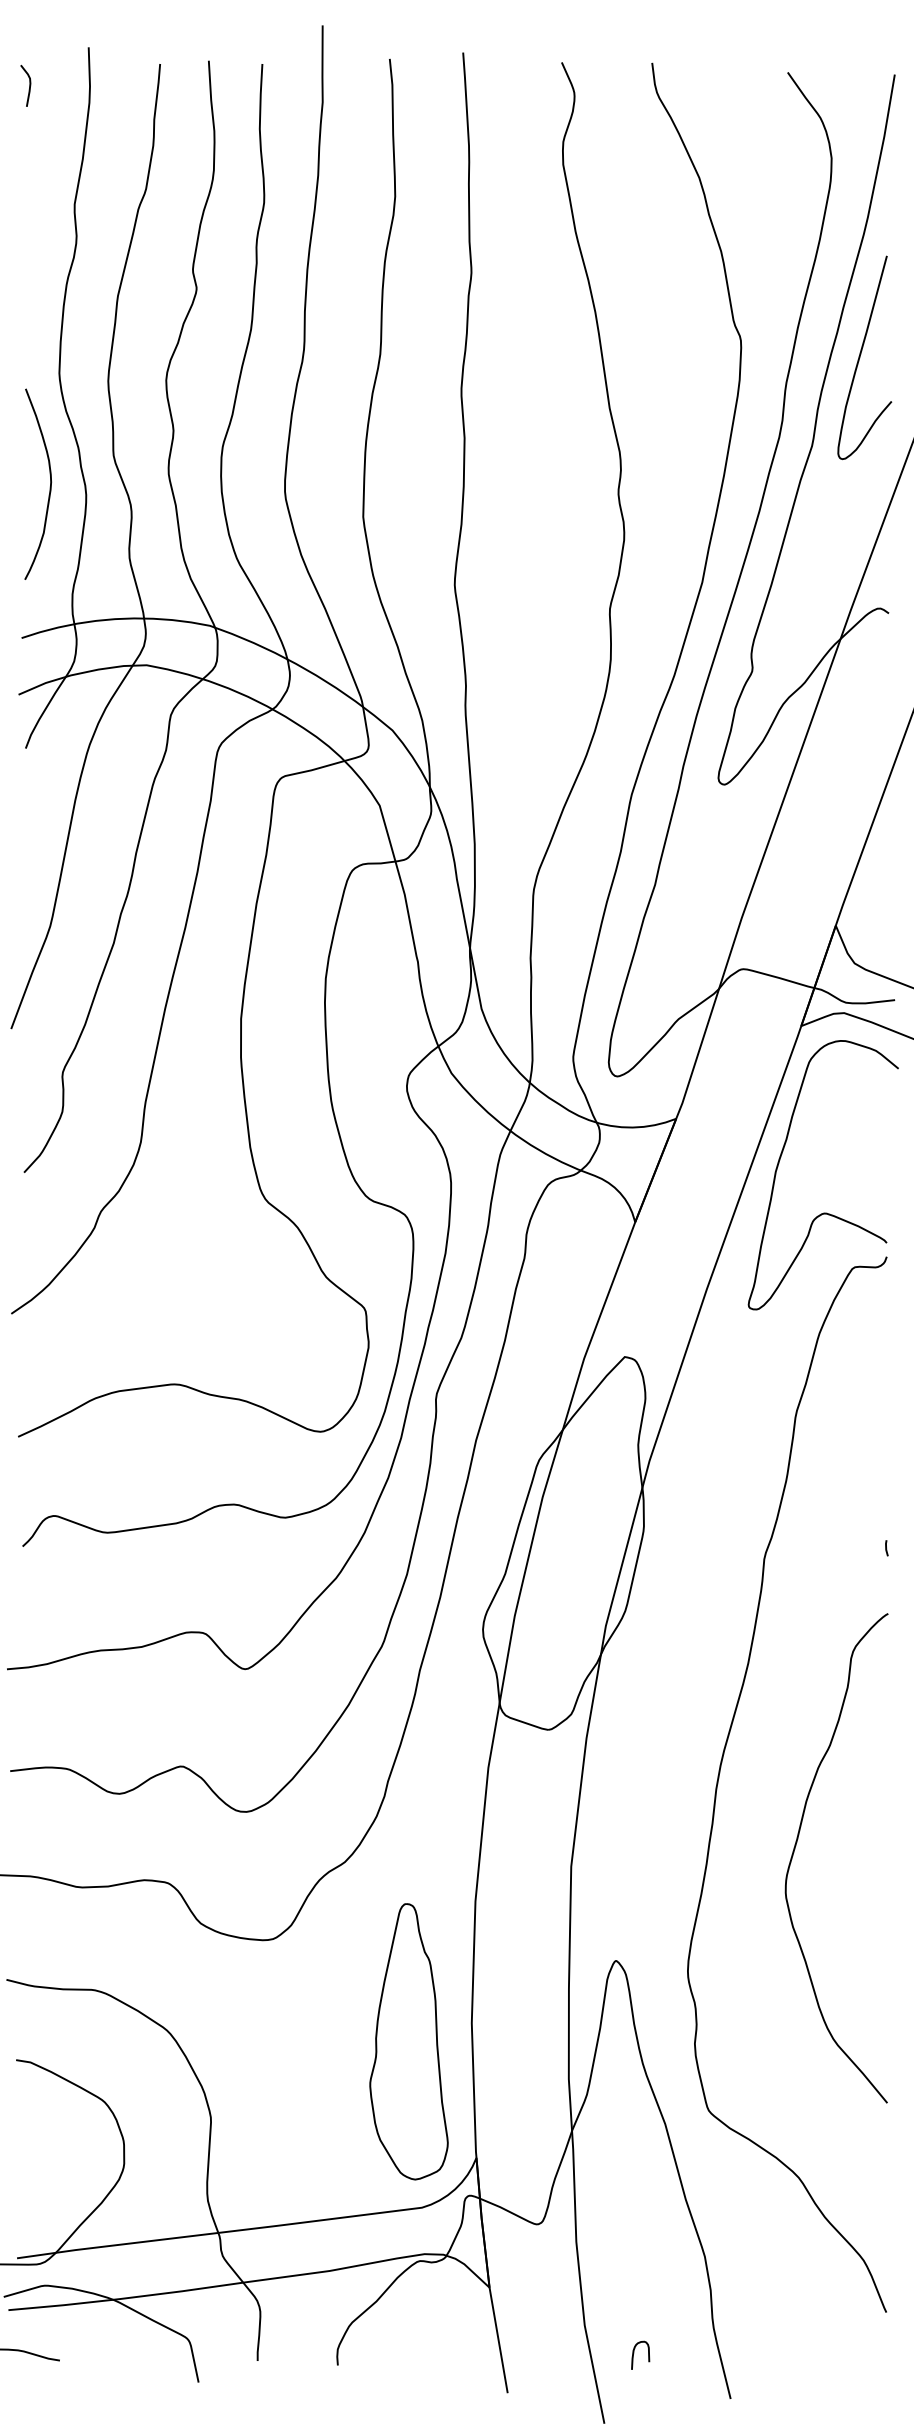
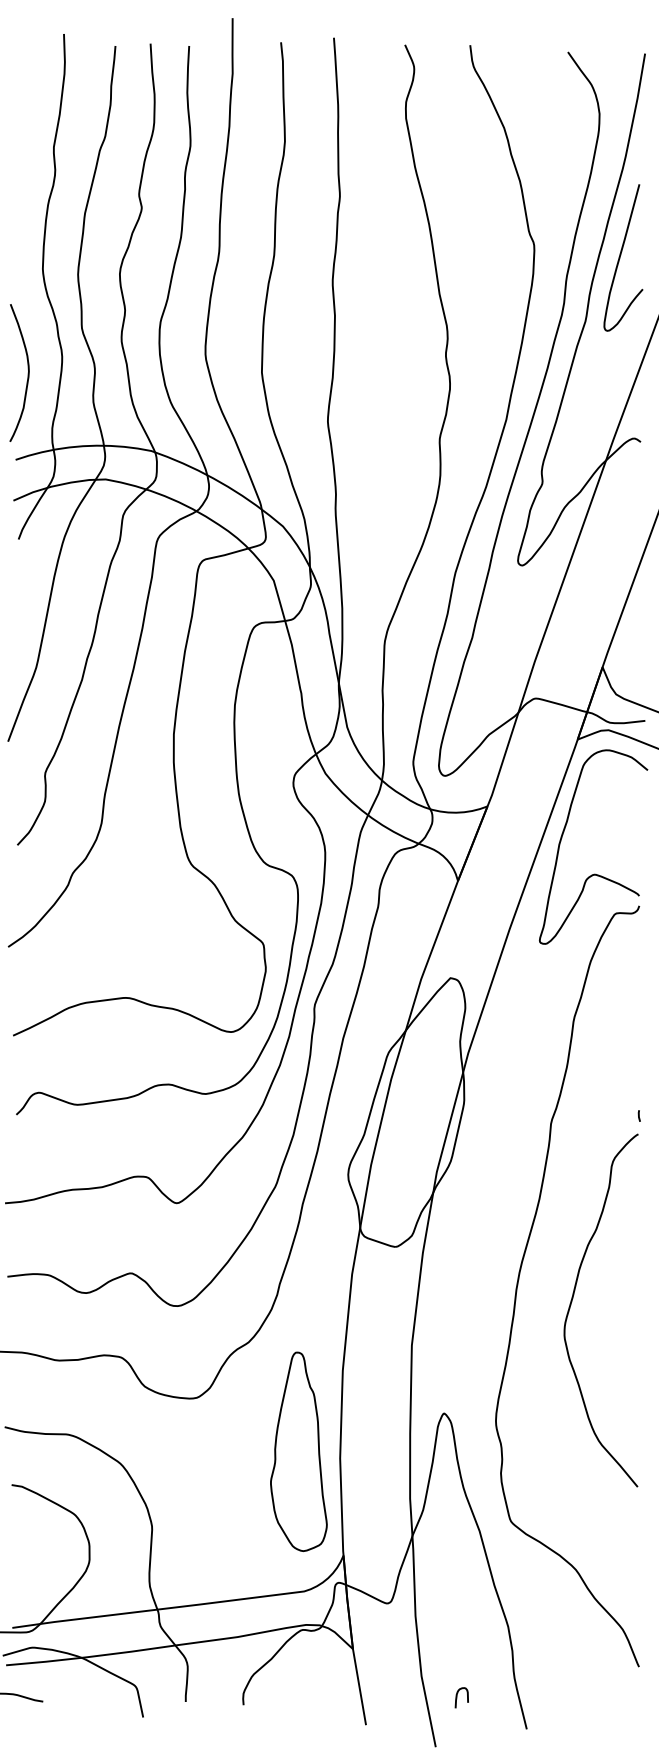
curve: (28, 85) -> (20, 61), removed
curve: (49, 484) -> (27, 373), moved
curve: (796, 1847) -> (572, 1302), moved
part: (408, 2041) -> (298, 1451), moved

